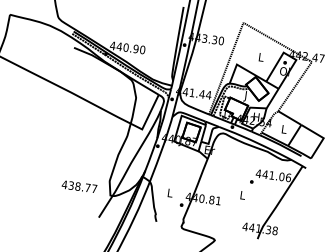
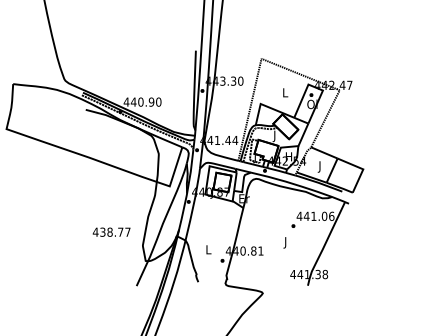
text: (283, 130) -> (319, 166), L -> J
text: (79, 186) -> (111, 231), moved
text: (242, 196) -> (285, 242), L -> J

